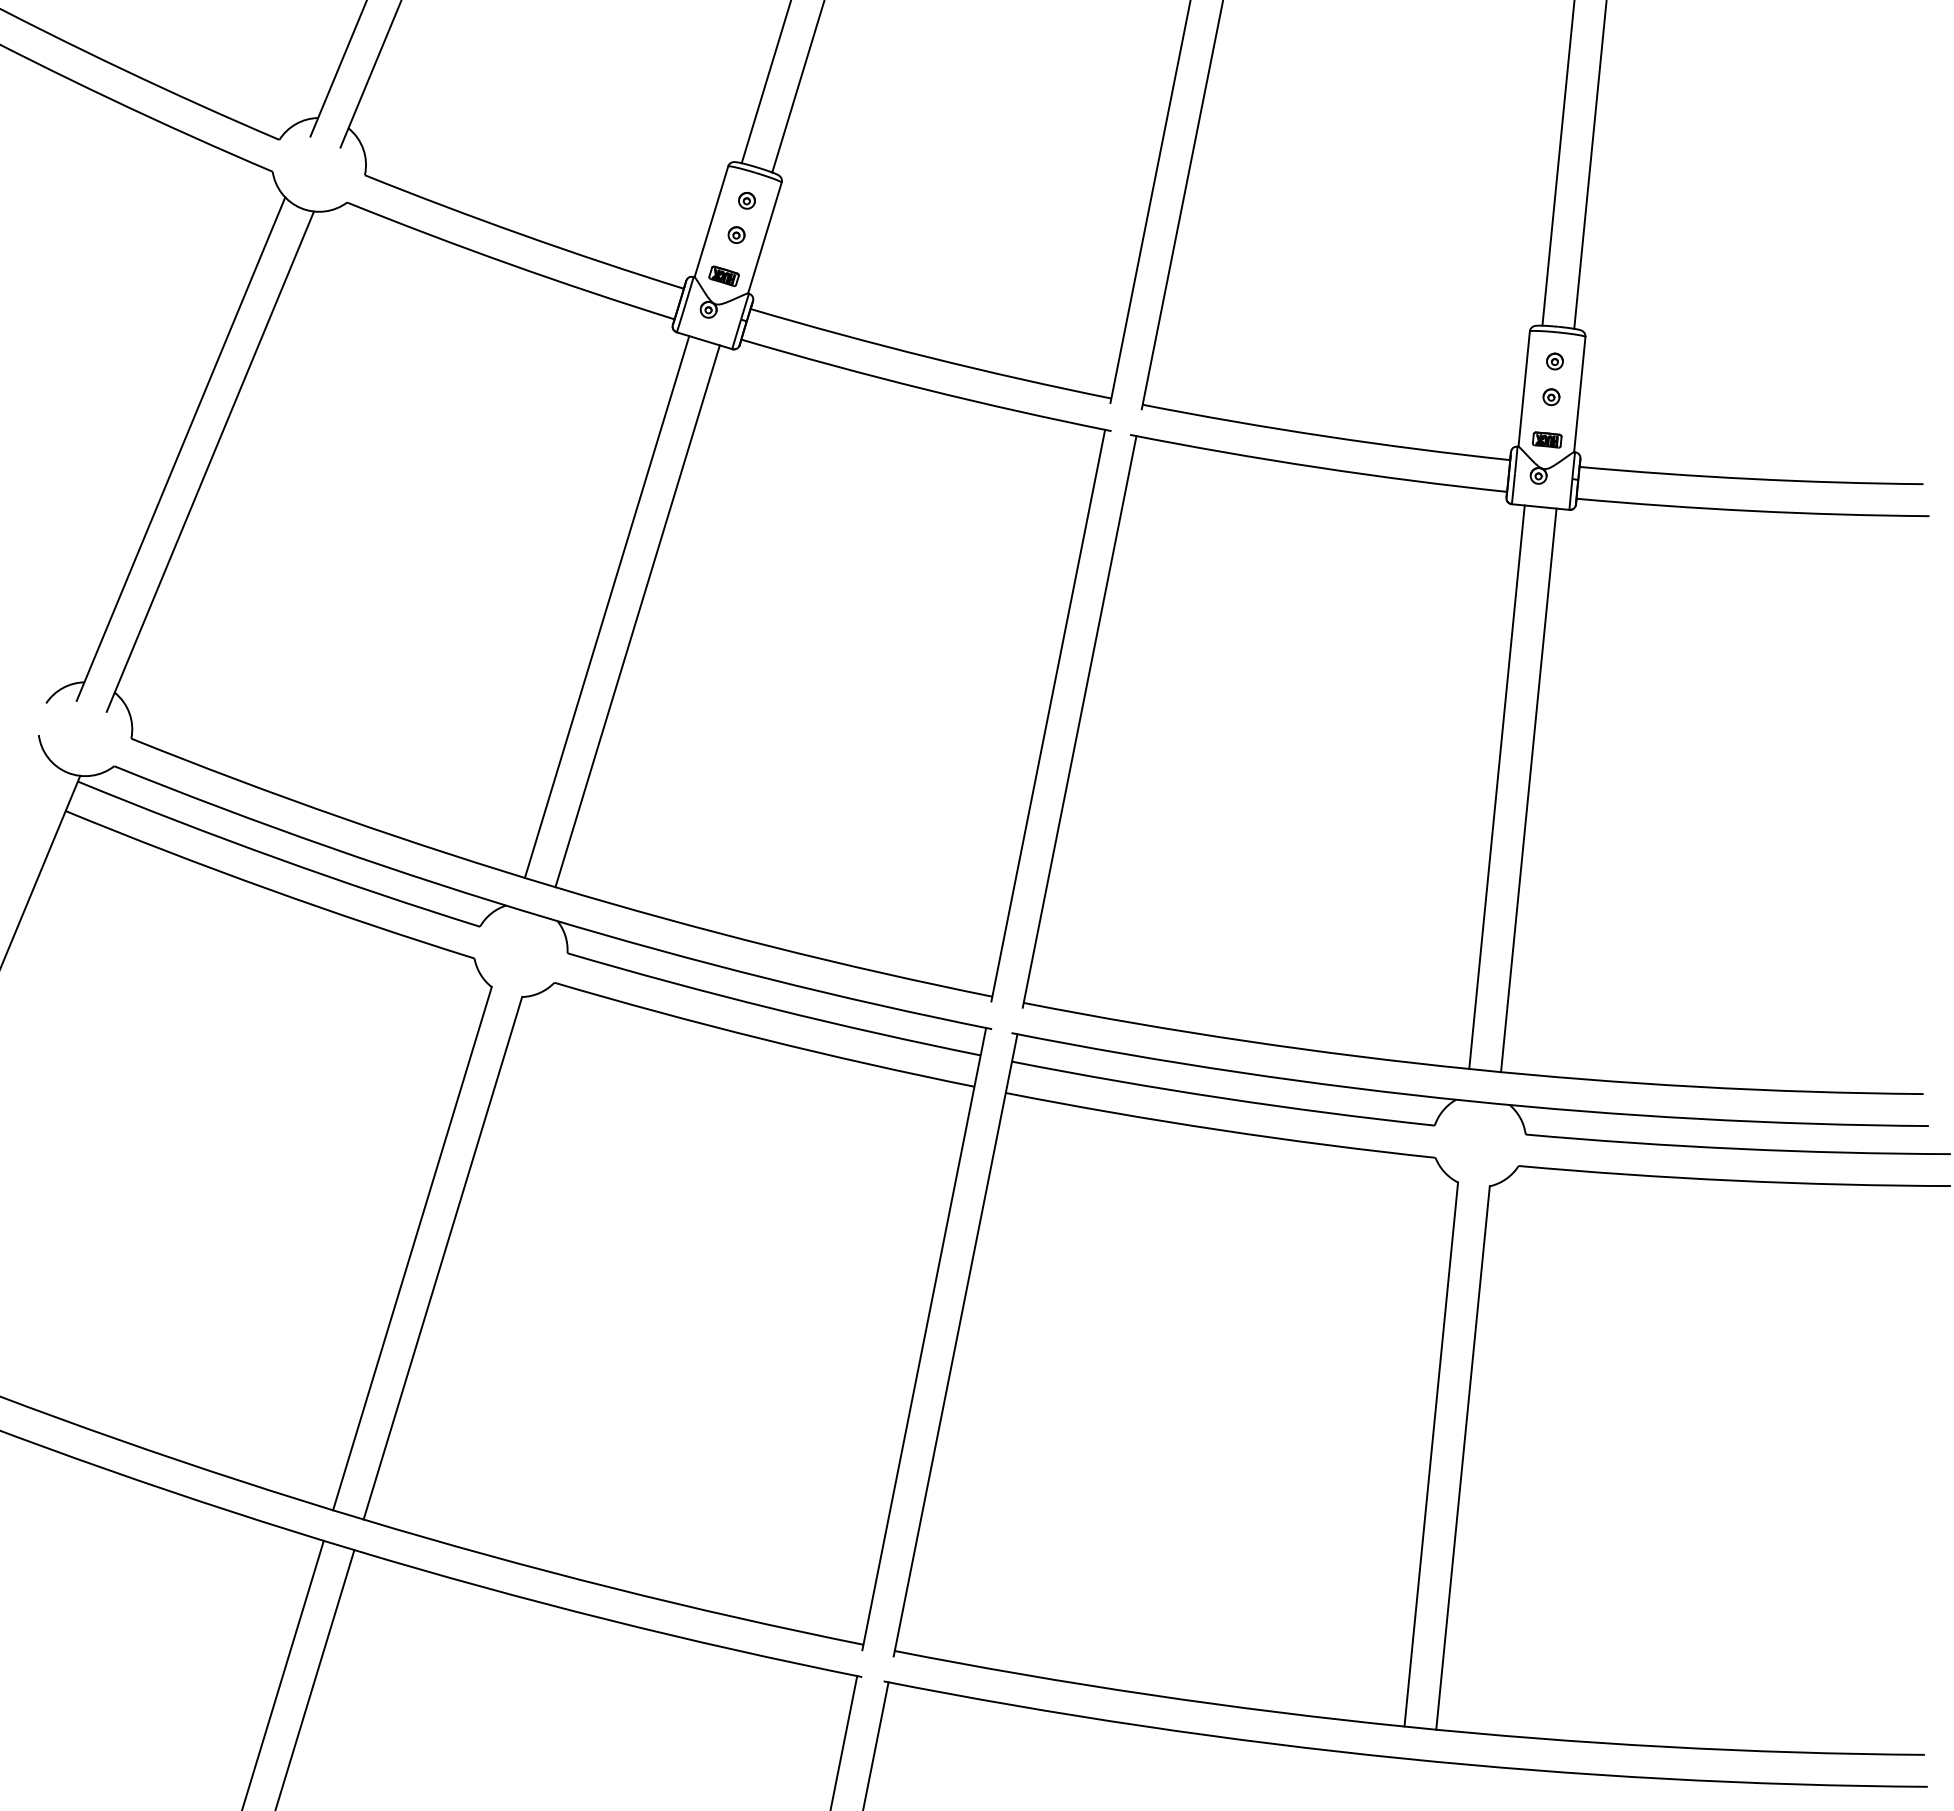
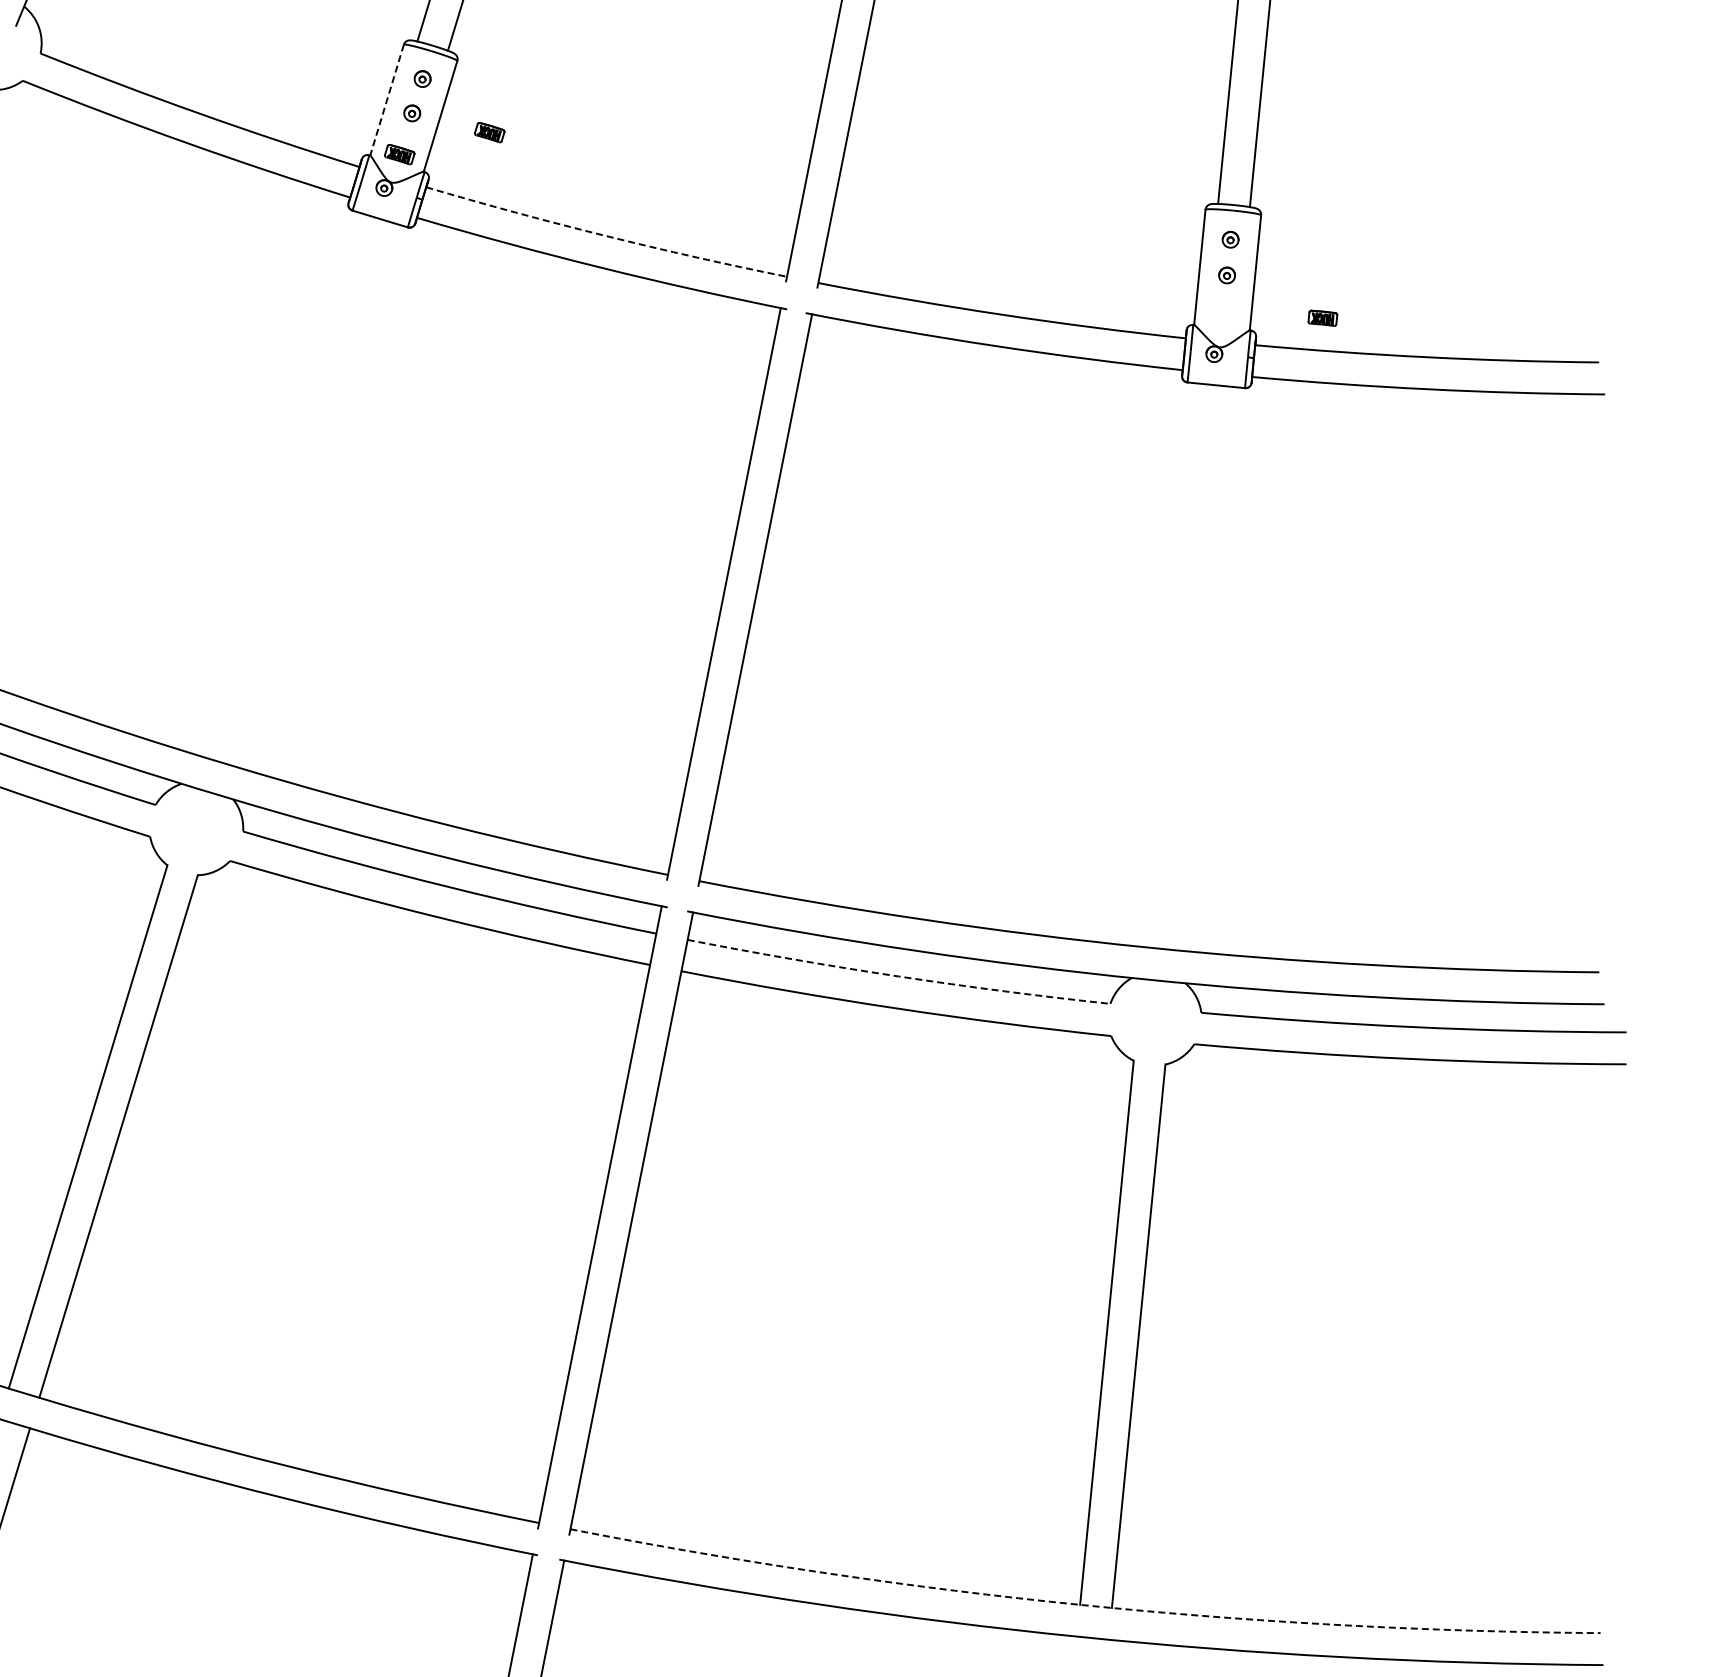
line: (711, 222) -> (387, 100), solid -> dashed
part: (813, 253) -> (489, 131), added
arc: (930, 357) -> (606, 235), solid -> dashed
part: (1546, 439) -> (1322, 317), moved
line: (606, 606) -> (282, 484), removed
line: (637, 616) -> (313, 494), removed
line: (1496, 787) -> (1172, 665), removed
line: (1528, 790) -> (1204, 668), removed
arc: (1222, 1098) -> (898, 976), solid -> dashed
arc: (1407, 1726) -> (1083, 1604), solid -> dashed

